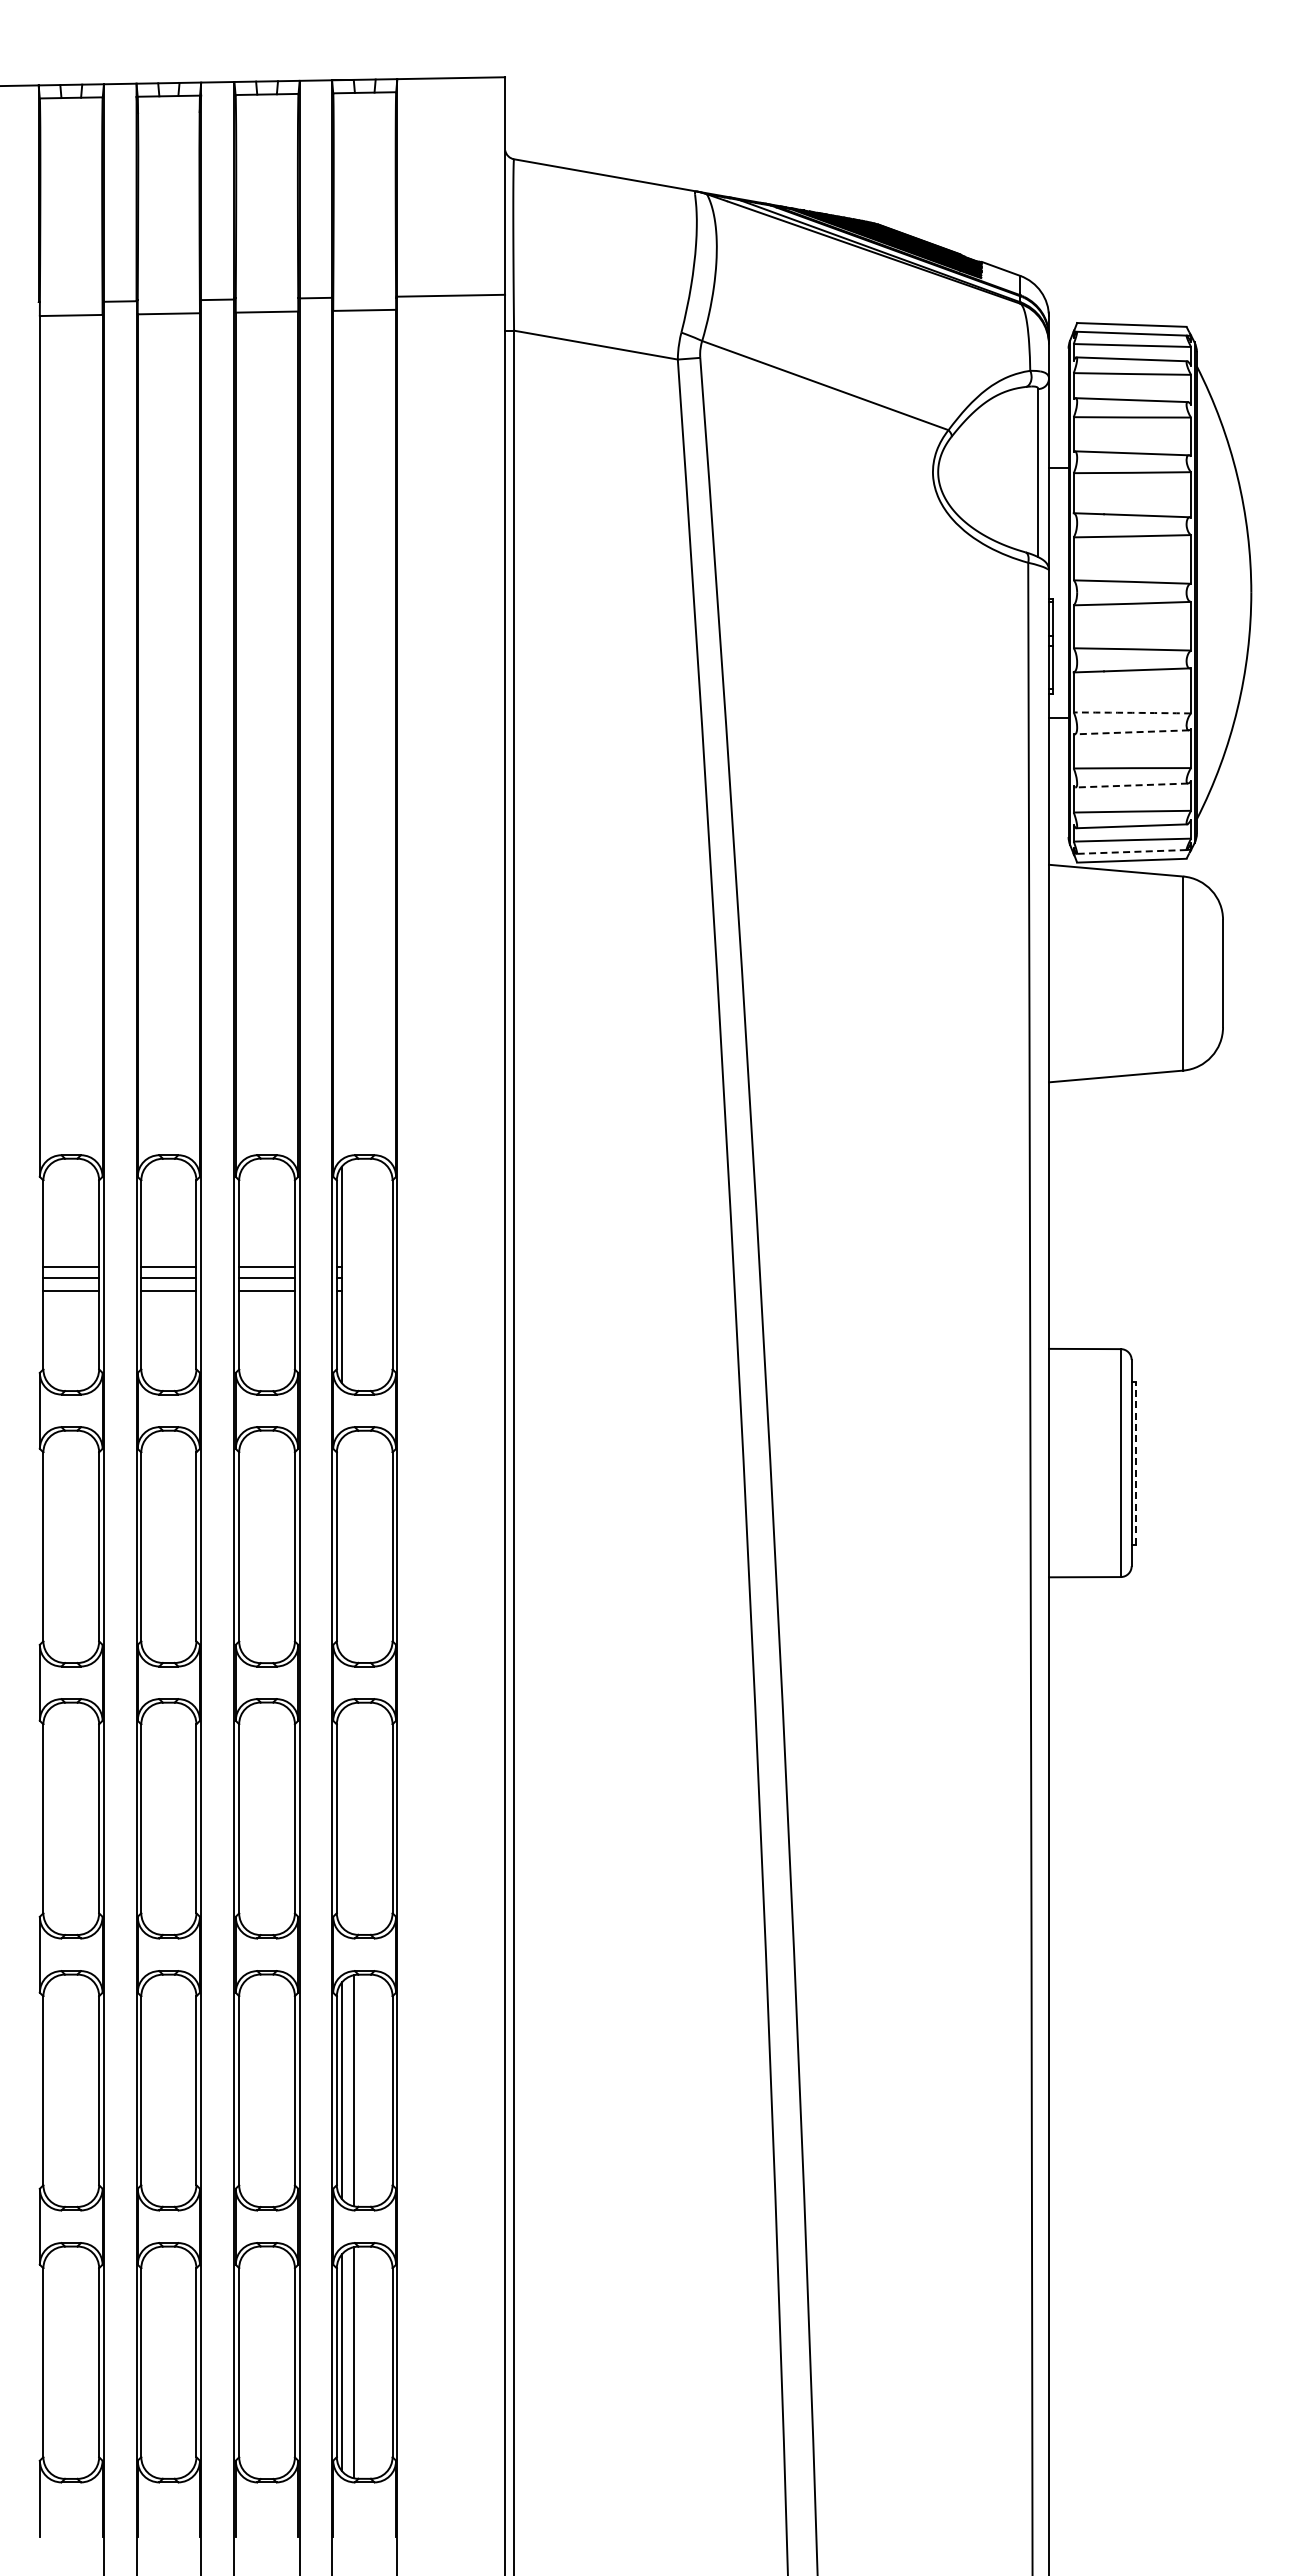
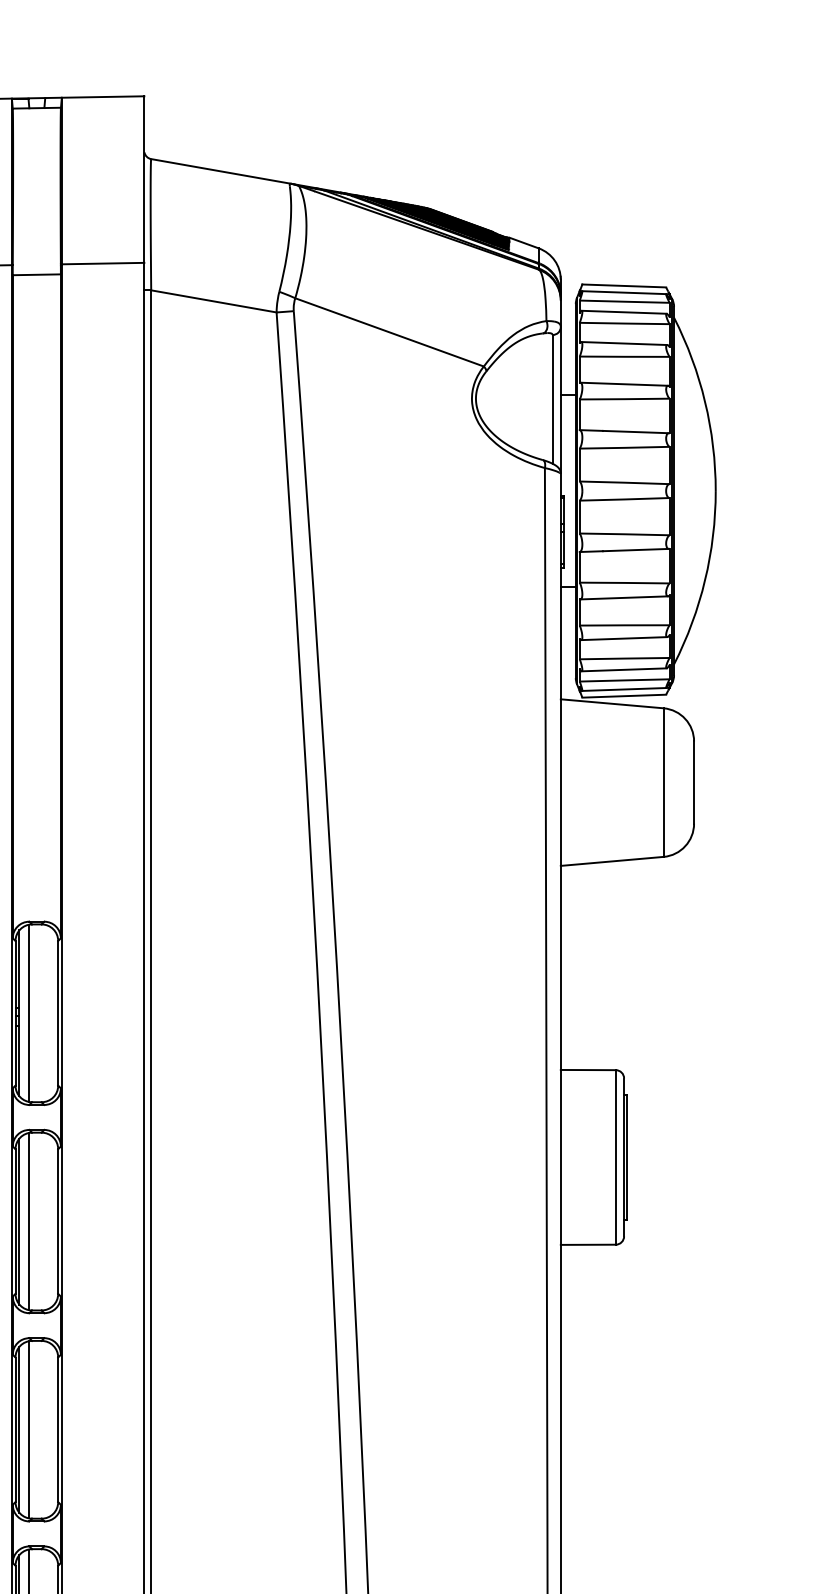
arc: (1132, 712) -> (624, 582), dashed -> solid
line: (1131, 732) -> (623, 598), dashed -> solid
line: (1131, 785) -> (623, 638), dashed -> solid
line: (1131, 851) -> (623, 689), dashed -> solid
line: (354, 1274) -> (29, 1013), added
line: (1136, 1463) -> (627, 1157), dashed -> solid
line: (341, 1546) -> (19, 1221), added
line: (354, 1546) -> (29, 1221), added
line: (341, 1818) -> (19, 1429), added
line: (354, 1818) -> (29, 1429), added

